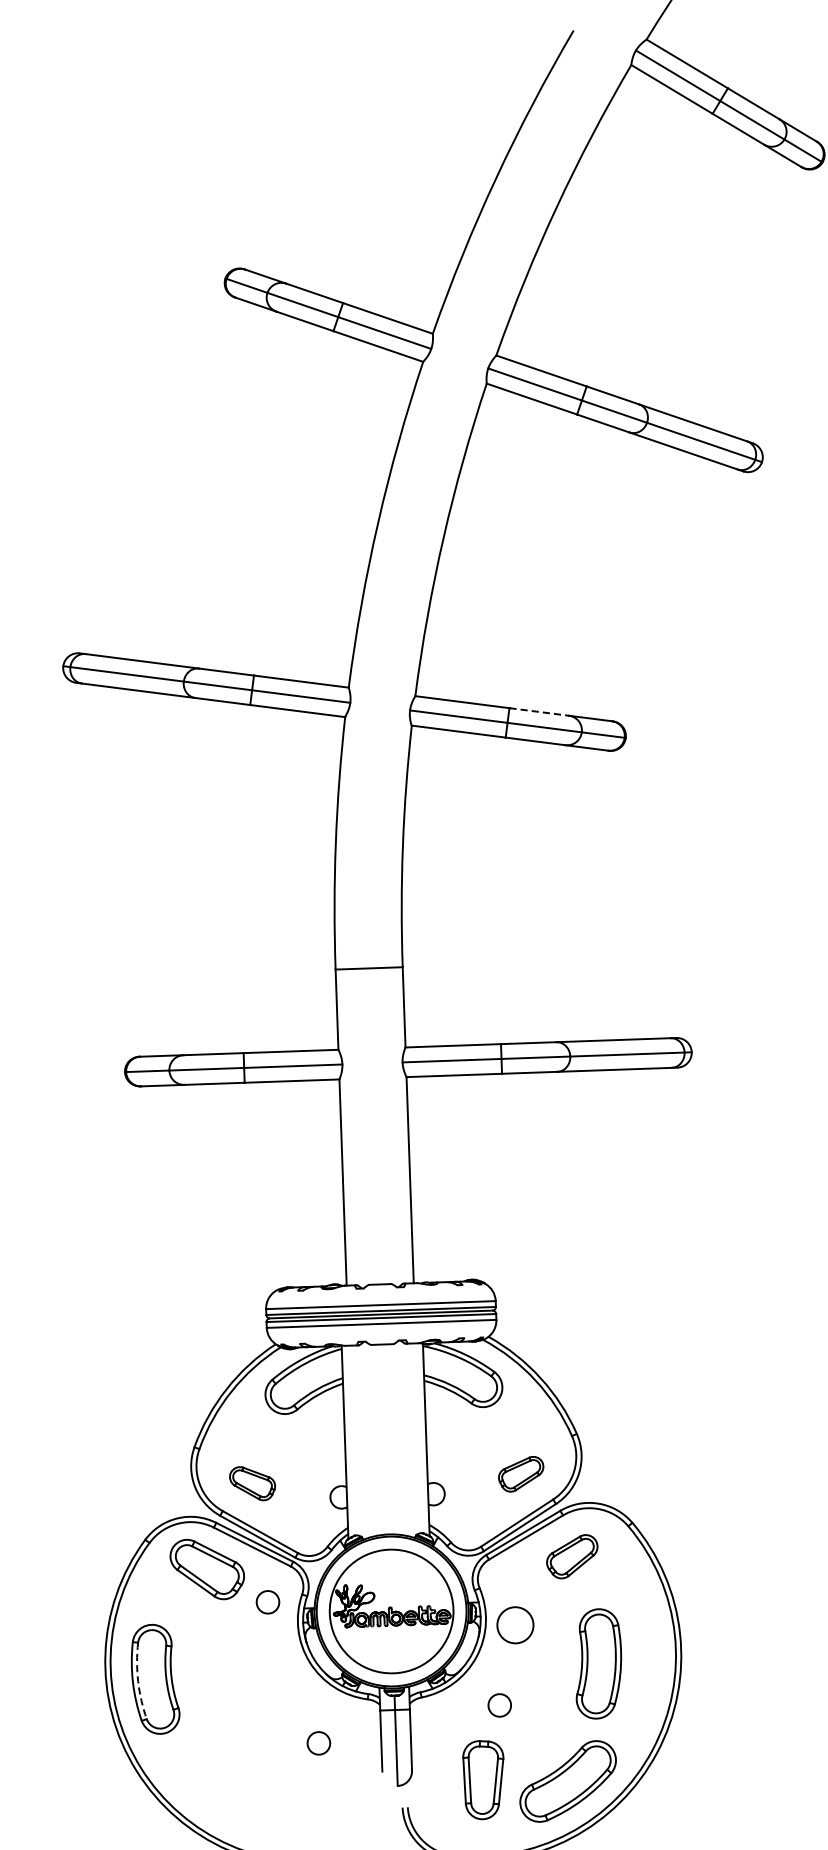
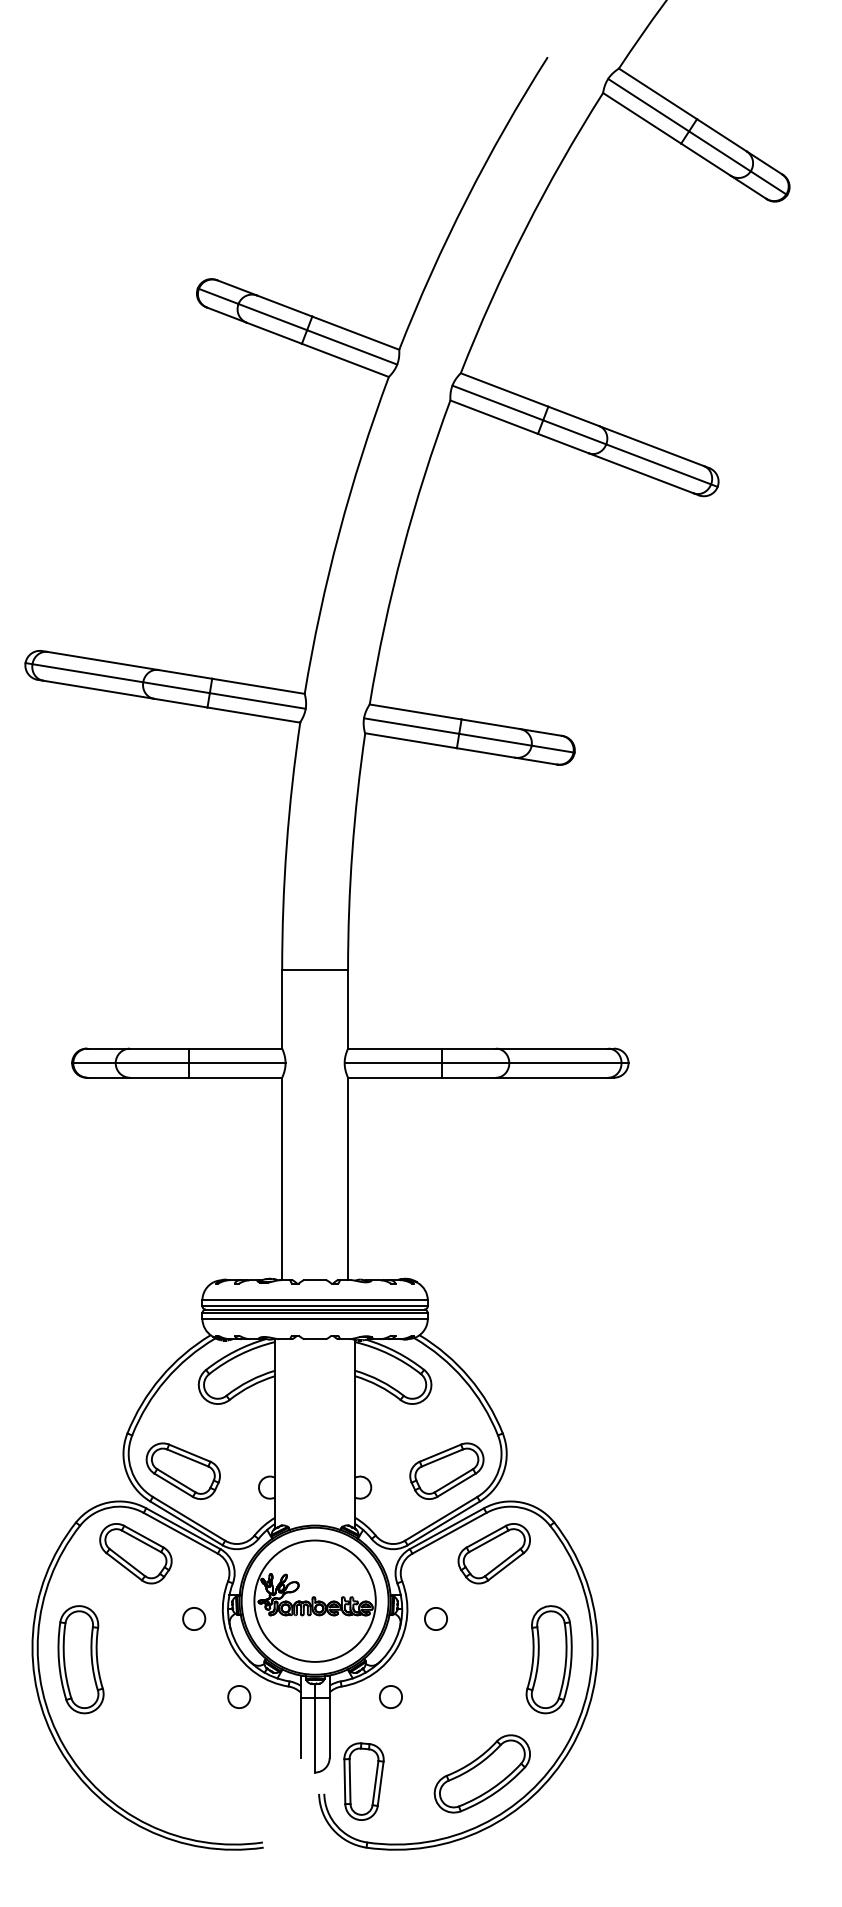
line: (539, 712) -> (490, 724), dashed -> solid
part: (520, 1473) -> (446, 1470), size x1.67
part: (251, 1483) -> (182, 1470), size x1.67
part: (571, 1556) -> (493, 1553), size x1.43
circle: (268, 1601) -> (194, 1618), moved
circle: (514, 1624) -> (435, 1618), size x0.62
part: (597, 1663) -> (548, 1659), moved
arc: (138, 1681) -> (64, 1661), dashed -> solid
circle: (499, 1704) -> (390, 1696), moved
circle: (319, 1742) -> (239, 1696), moved
part: (483, 1779) -> (363, 1781), moved

